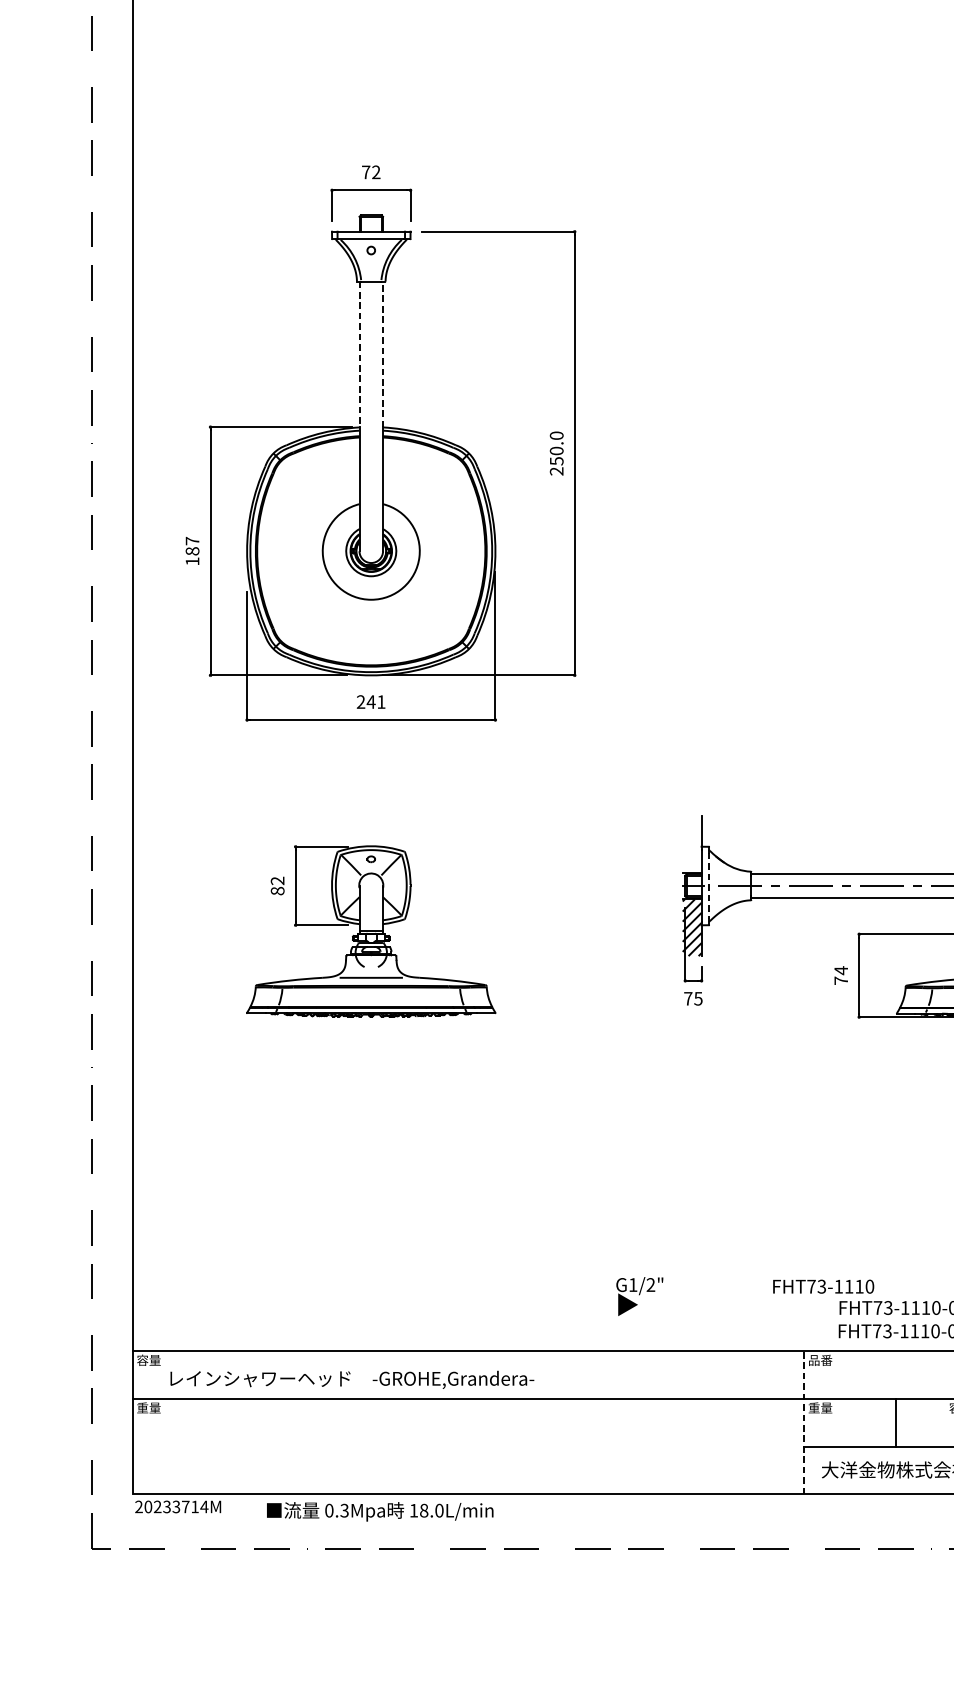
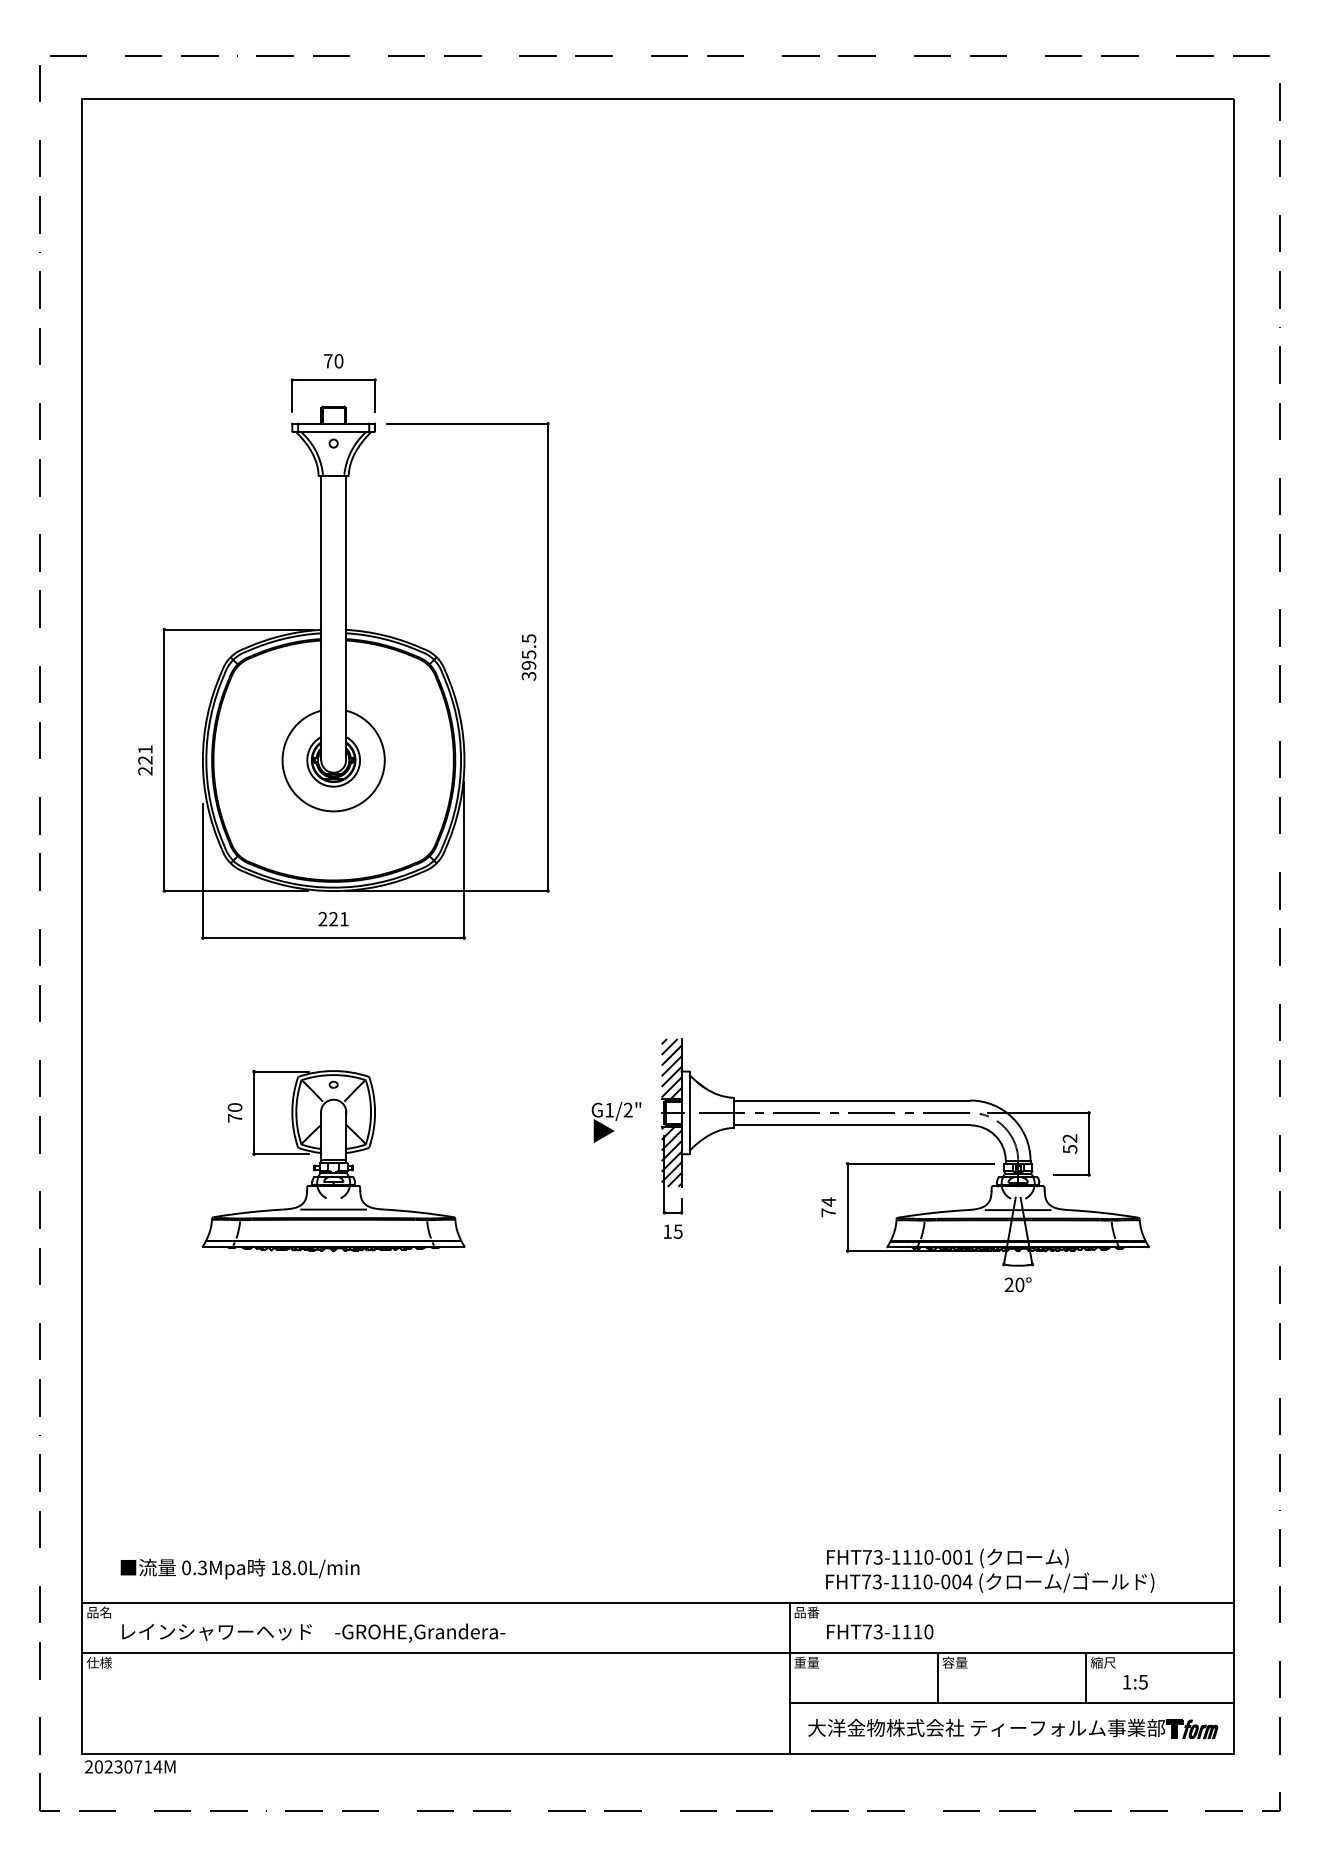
text: (375, 172) -> (338, 361), 72 -> 70
line: (359, 354) -> (321, 553), dashed -> solid
line: (383, 354) -> (346, 553), dashed -> solid
text: (556, 453) -> (528, 657), 250.0 -> 395.5
text: (192, 551) -> (145, 760), 187 -> 221
text: (371, 701) -> (333, 918), 241 -> 221
hatch: (692, 843) -> (671, 1068), added
text: (277, 885) -> (234, 1112), 82 -> 70
line: (709, 885) -> (689, 1112), dashed -> solid
text: (688, 998) -> (667, 1231), 75 -> 15
text: (823, 1286) -> (880, 1631), moved
text: (639, 1295) -> (616, 1121), moved
text: (148, 1360) -> (99, 1612), 容量 -> 品名
text: (148, 1407) -> (98, 1662), 重量 -> 仕様
line: (804, 1422) -> (789, 1677), dashed -> solid
line: (895, 1422) -> (937, 1678), moved
text: (176, 1506) -> (128, 1766), 20233714M -> 20230714M
text: (379, 1511) -> (239, 1568), moved

